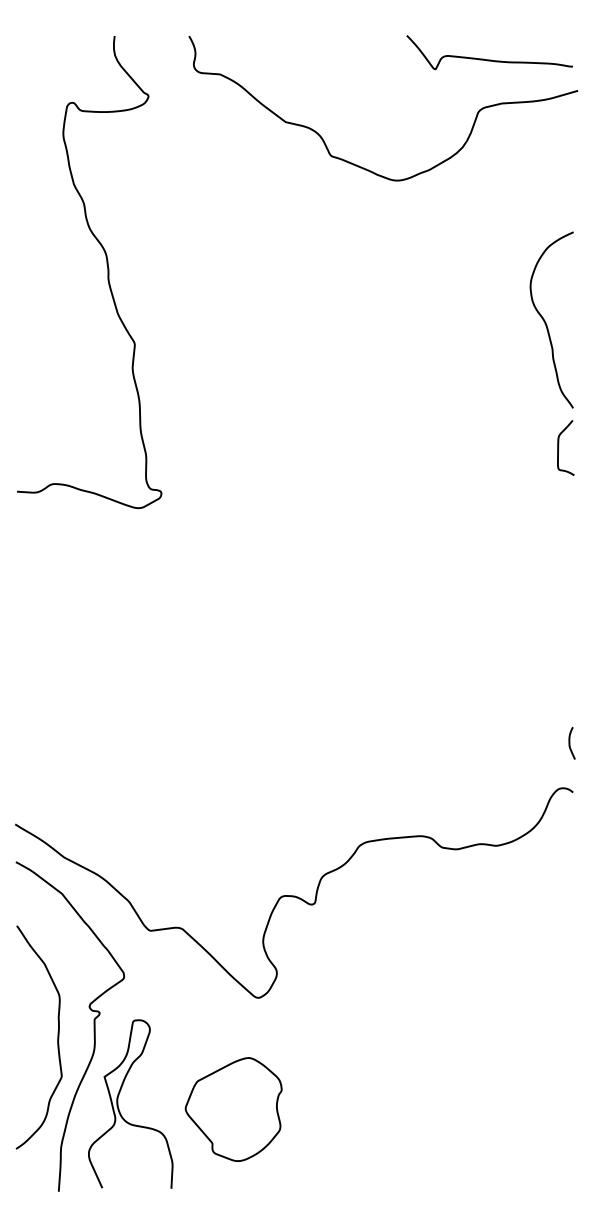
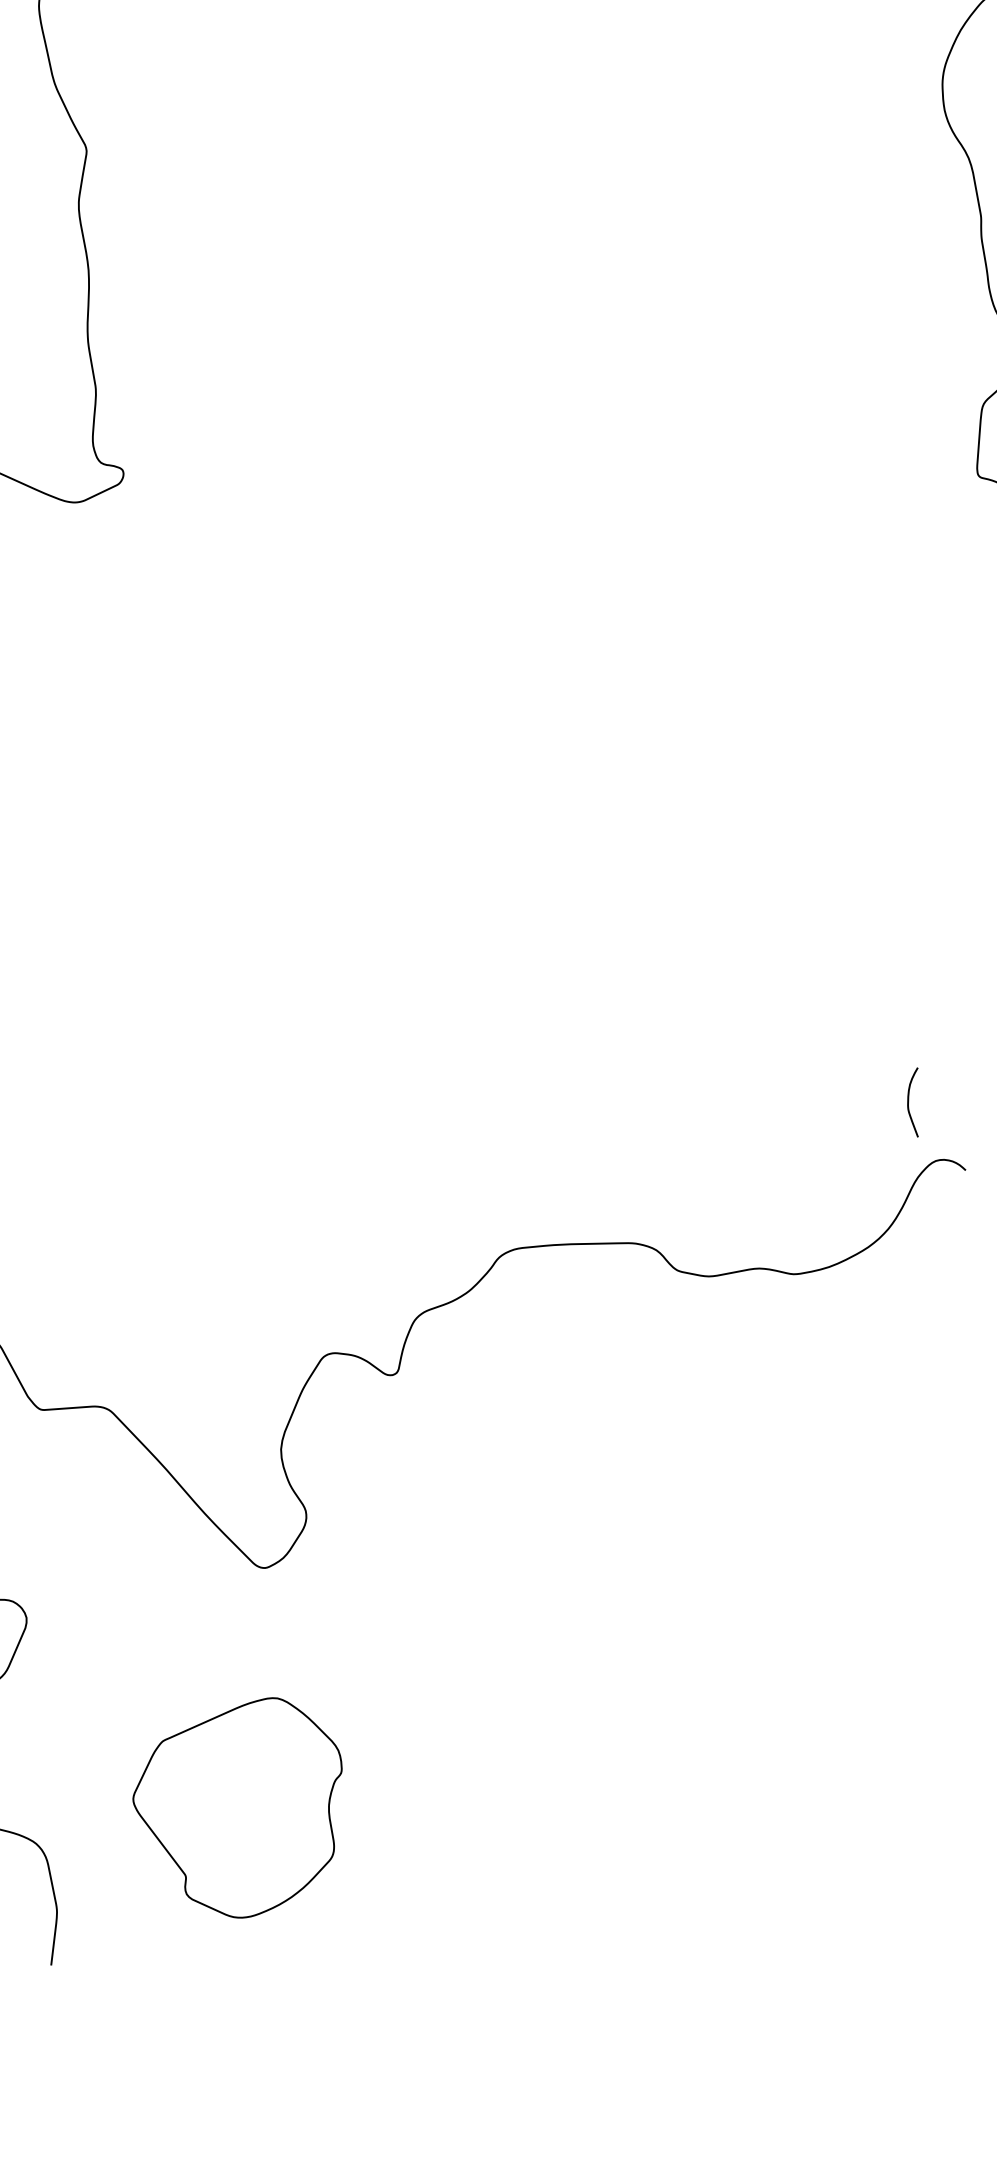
curve: (570, 743) -> (910, 1102), moved
part: (233, 1109) -> (235, 1806), moved

